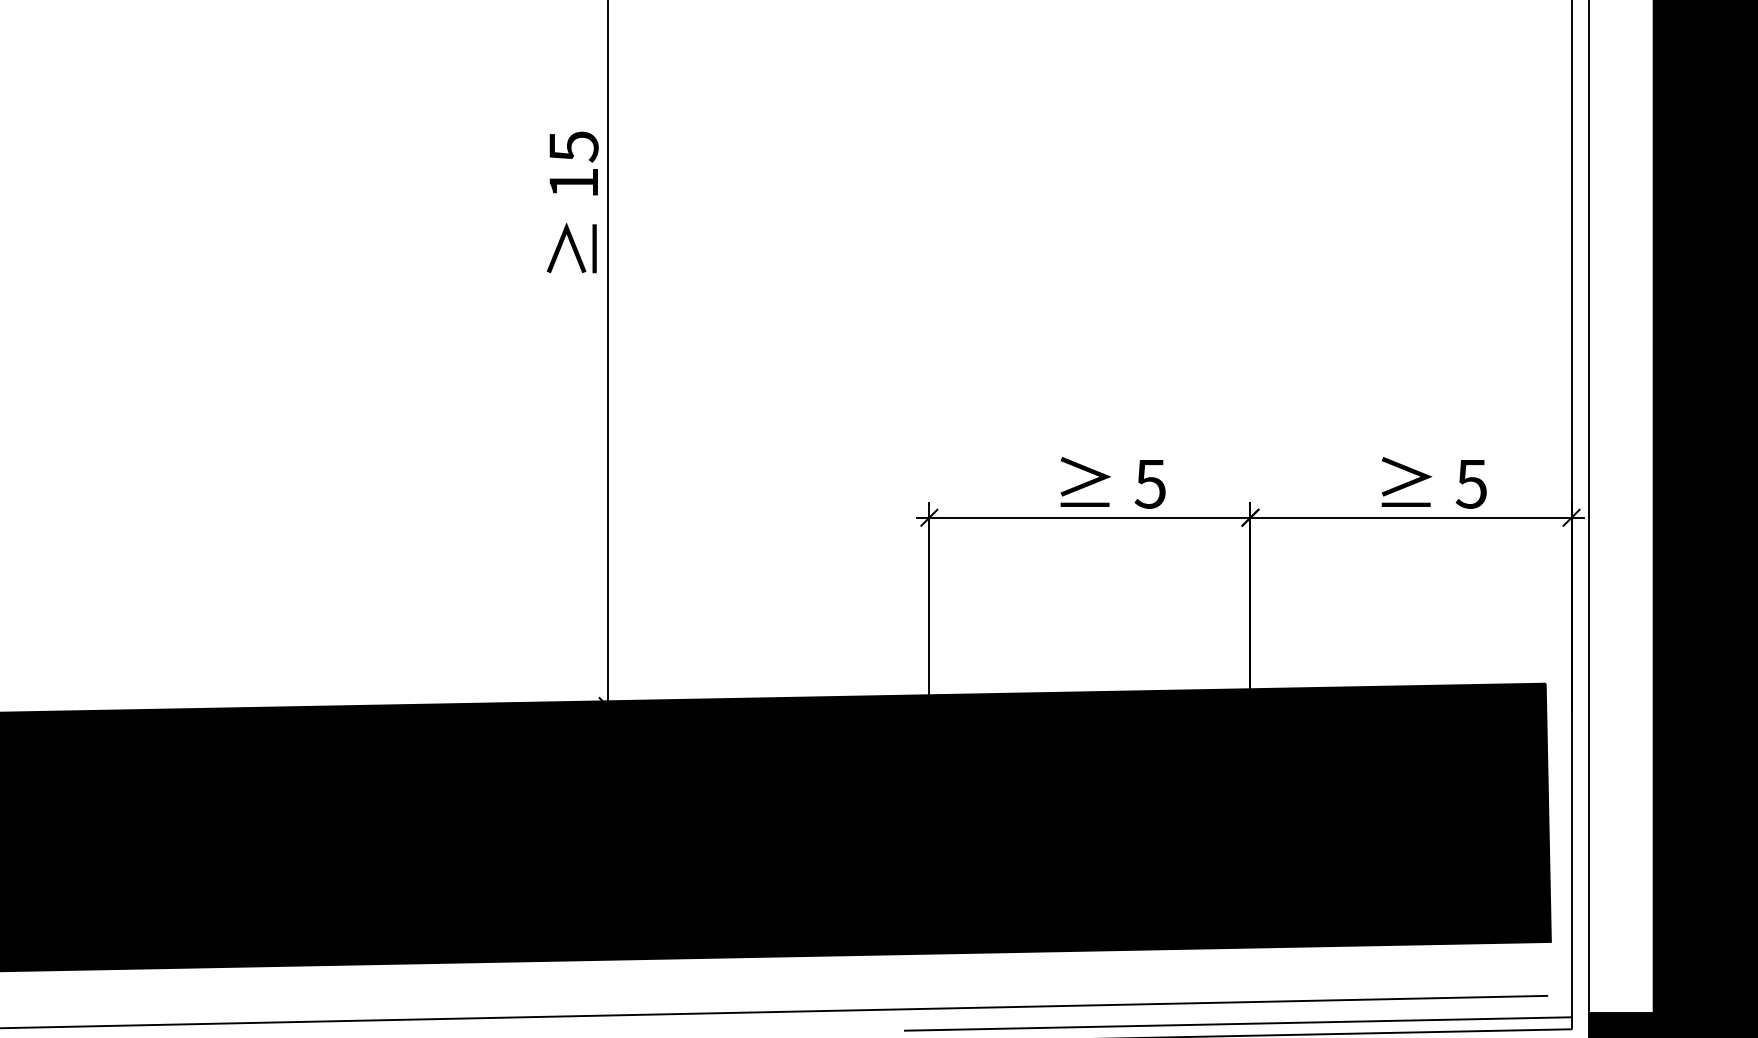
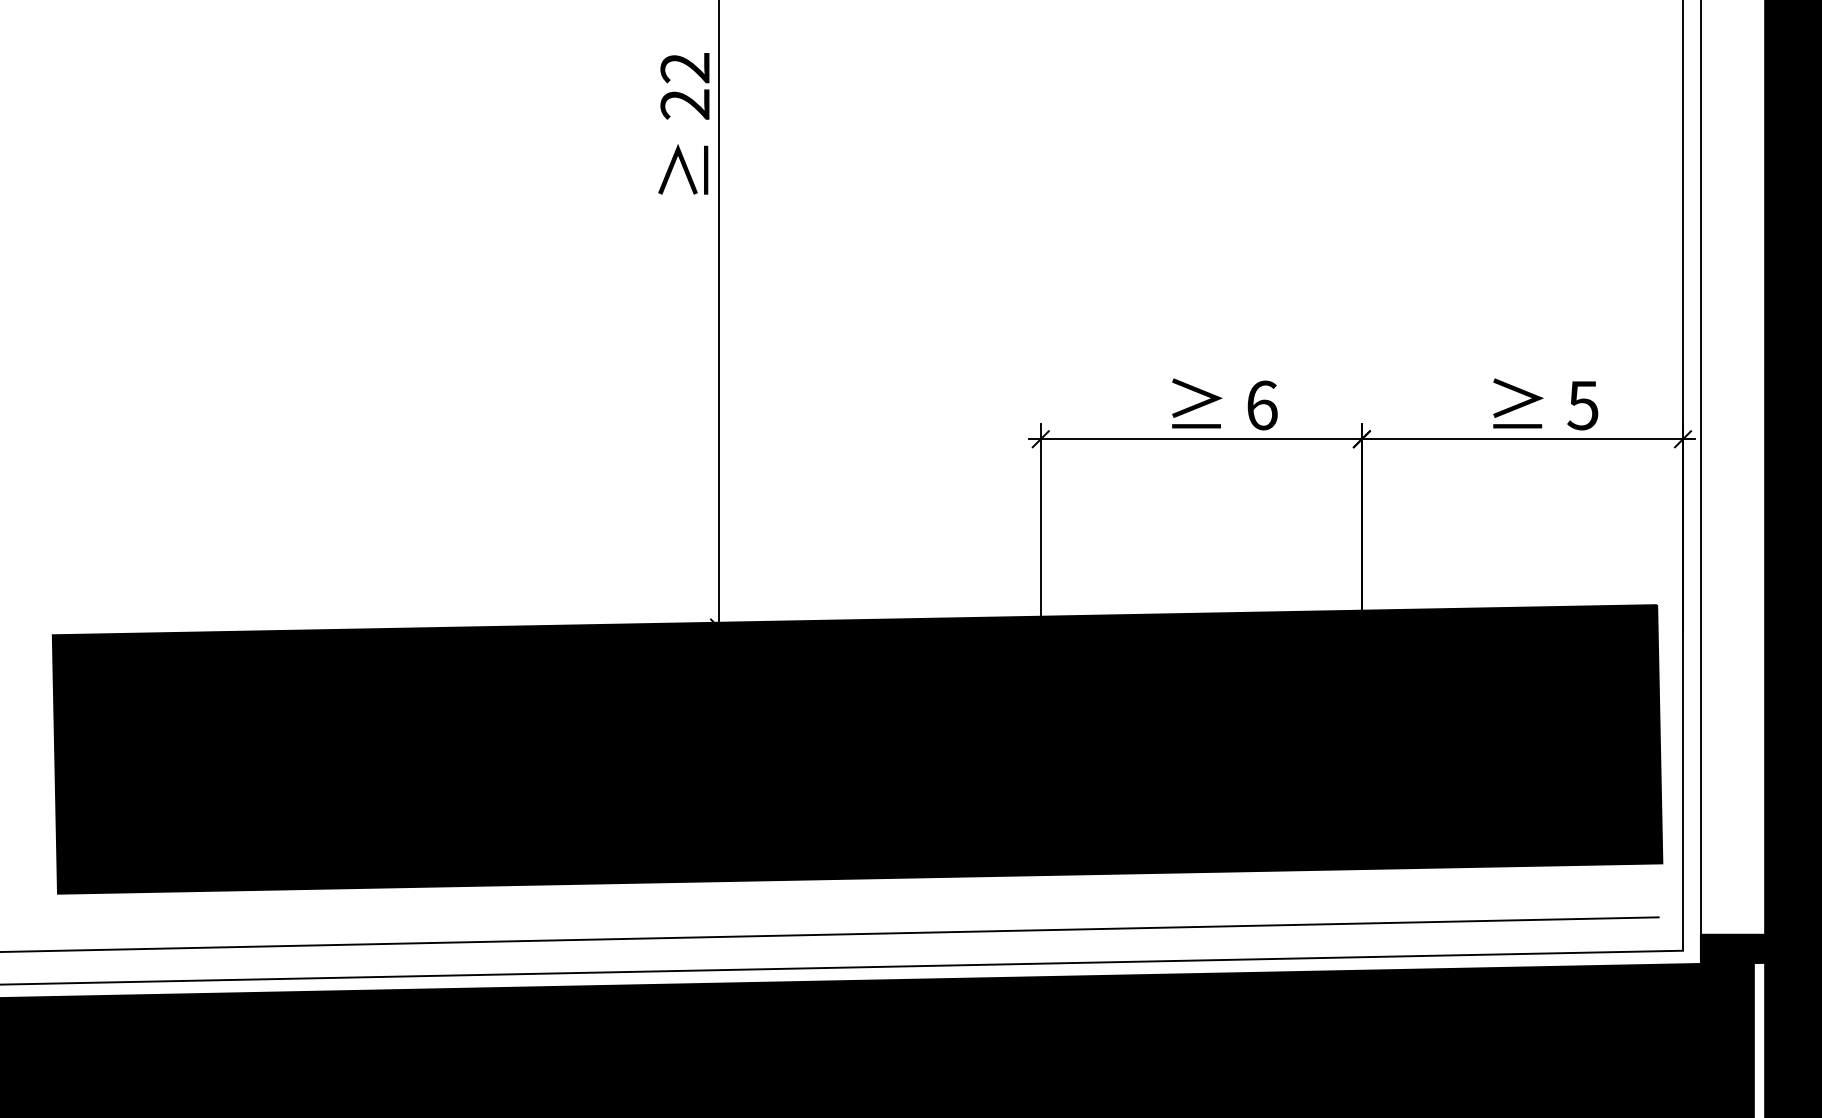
text: (574, 165) -> (685, 86), 15 -> 22
text: (1150, 484) -> (1261, 405), 5 -> 6
line: (1238, 1024) -> (1349, 945), removed

